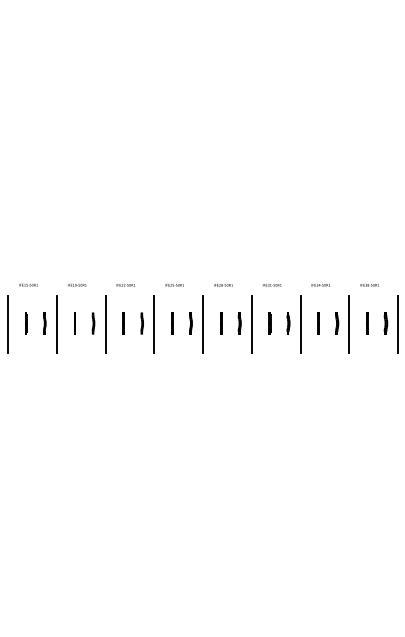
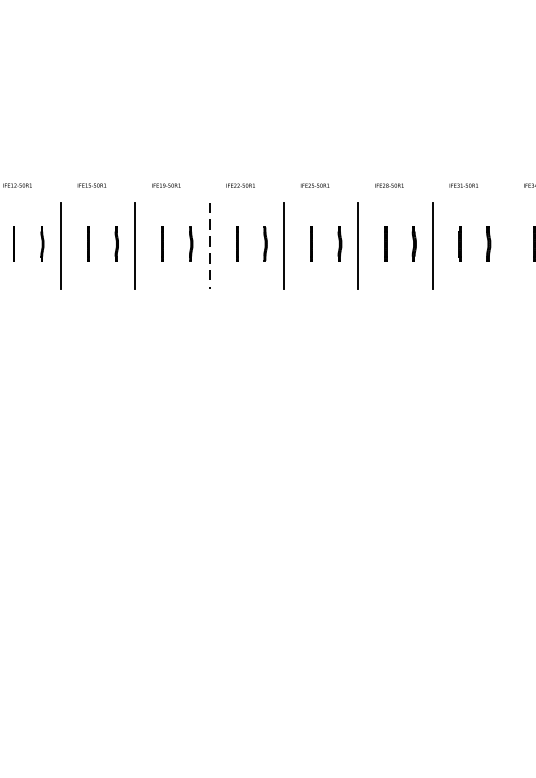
line: (300, 324) -> (507, 245), removed
line: (105, 325) -> (209, 247), solid -> dashed

